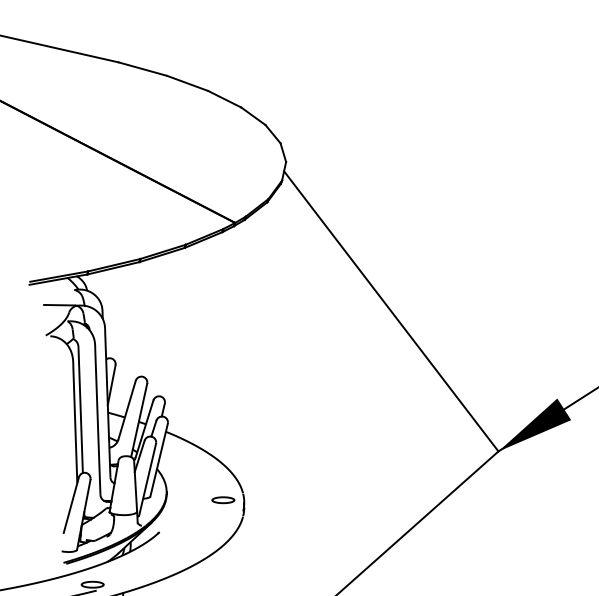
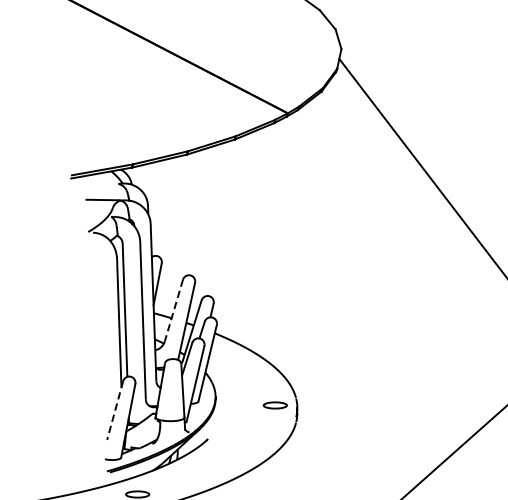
line: (127, 410) -> (174, 310), solid -> dashed
line: (71, 505) -> (115, 411), solid -> dashed

